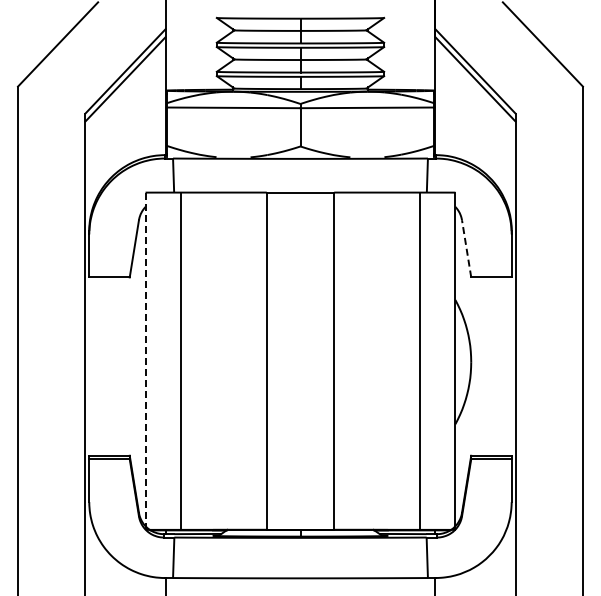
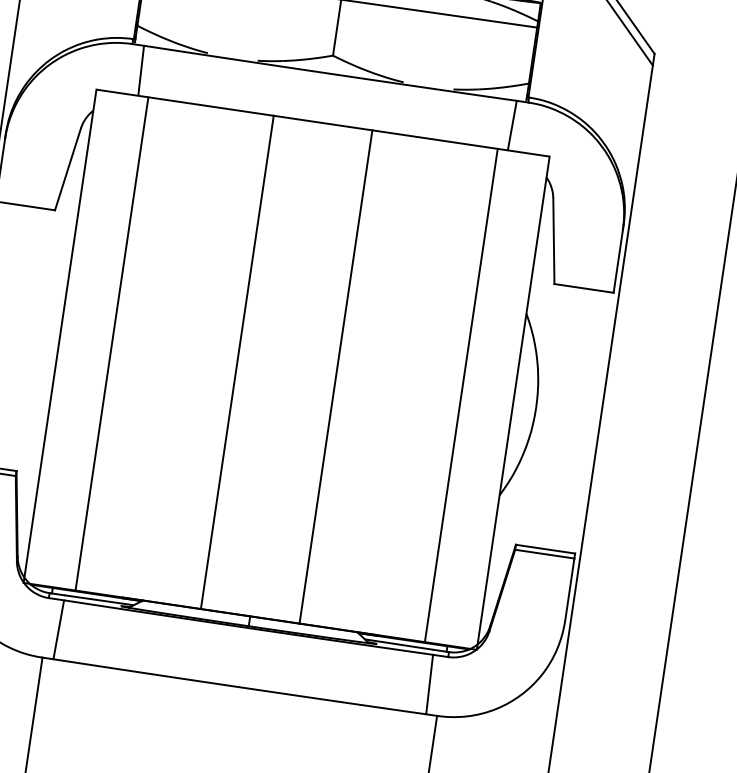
line: (466, 248) -> (553, 240), dashed -> solid
line: (145, 361) -> (59, 336), dashed -> solid

